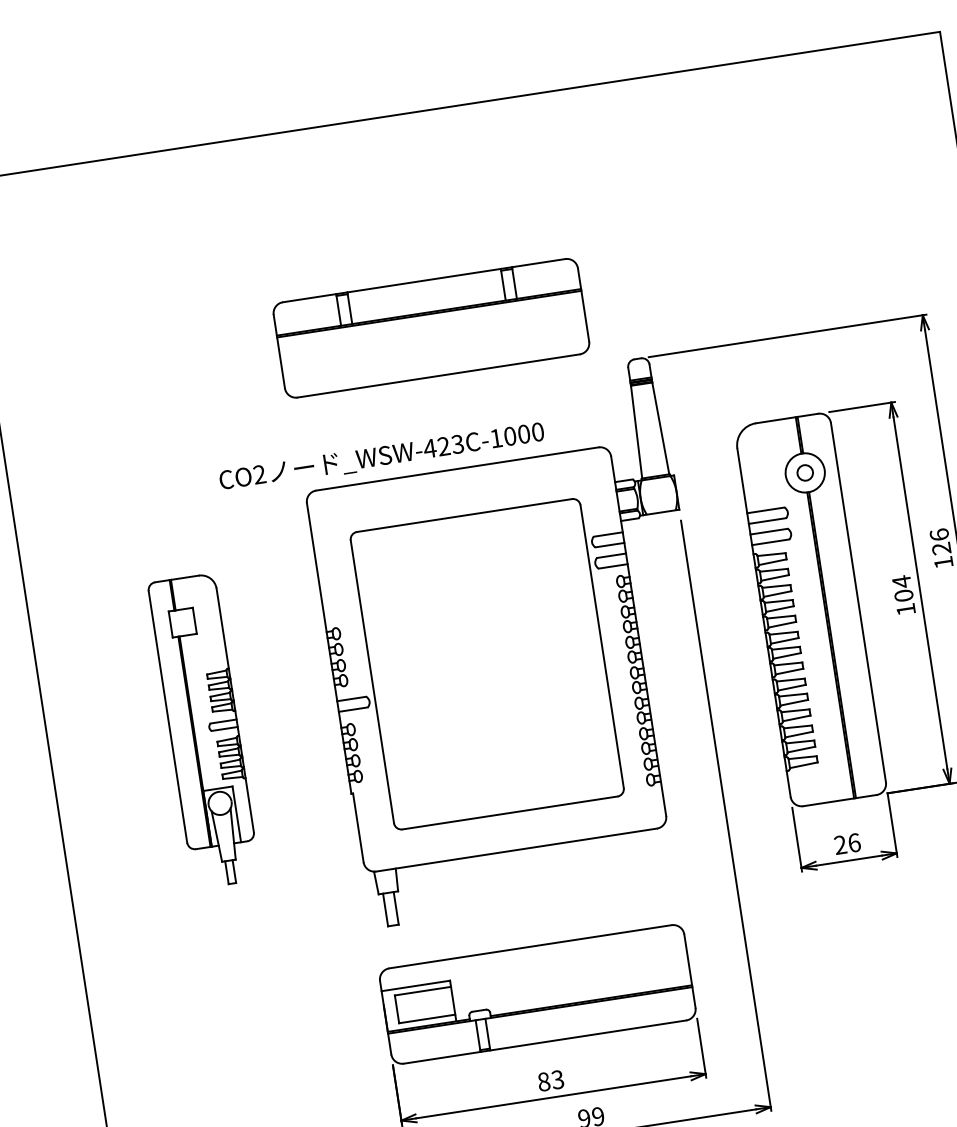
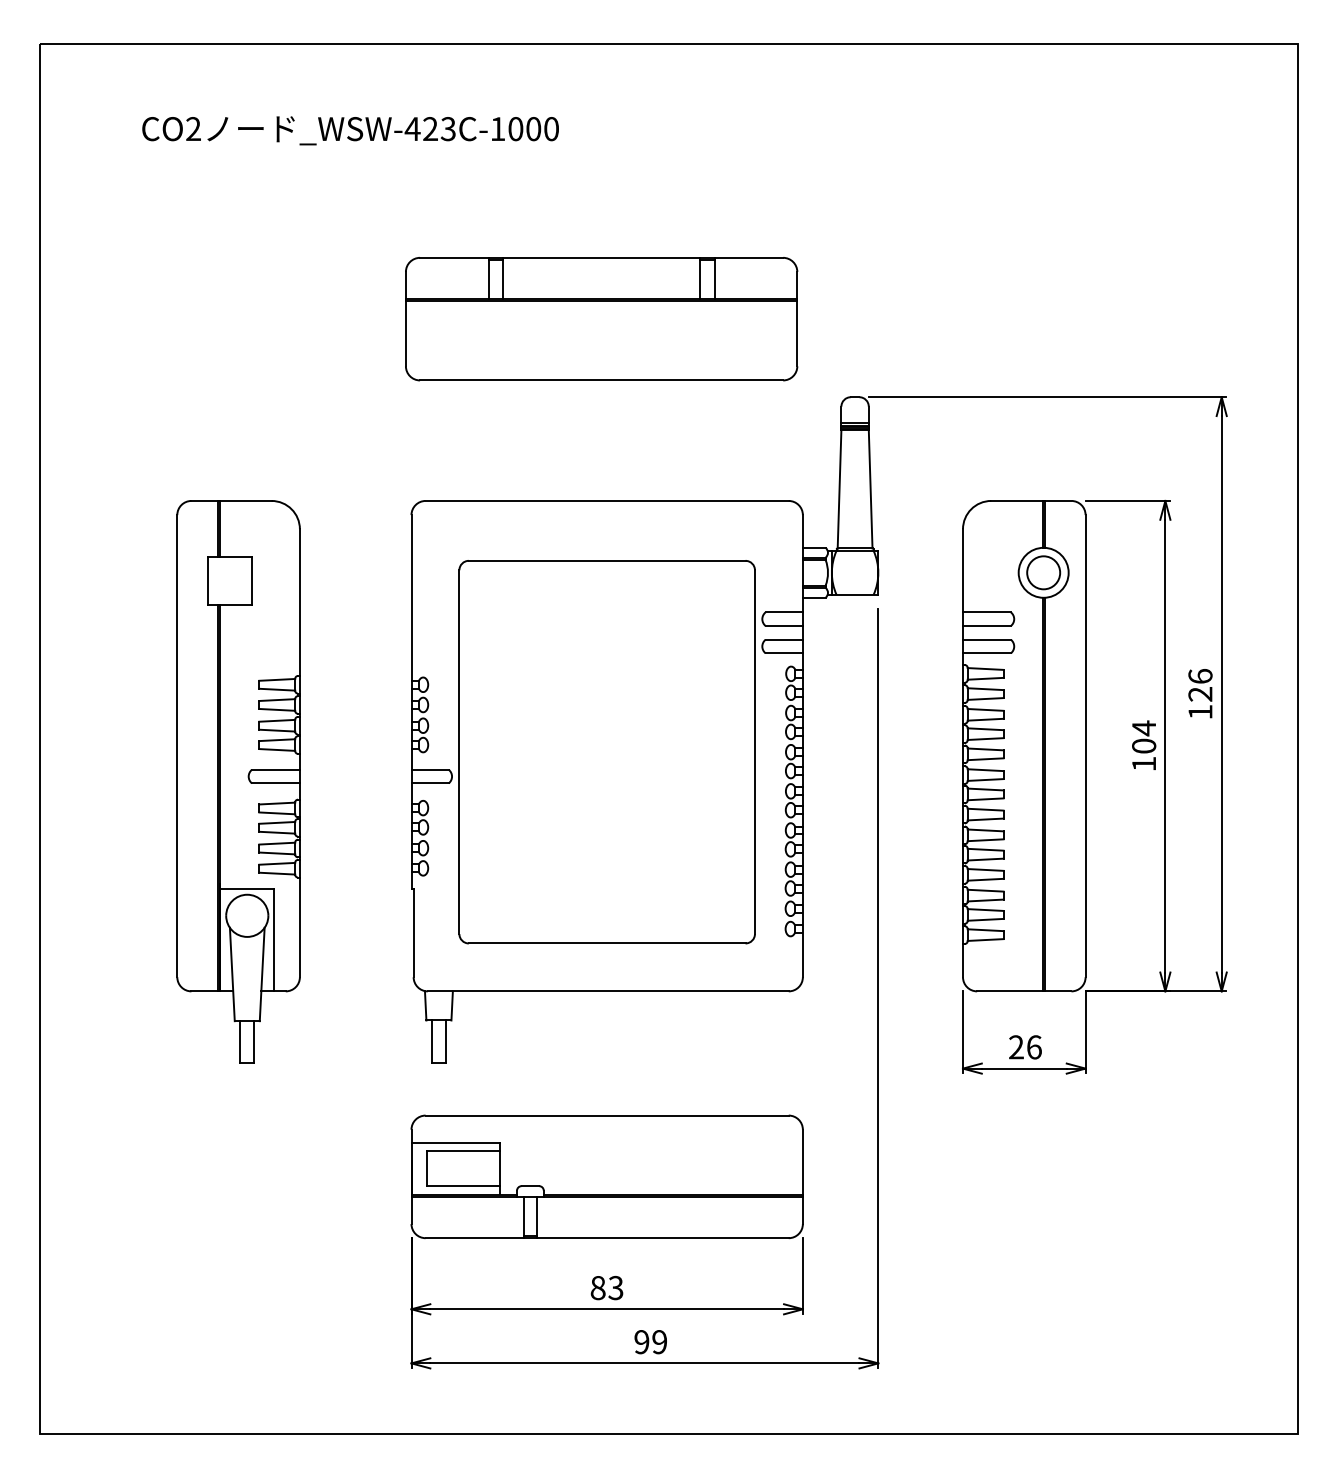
text: (381, 457) -> (350, 130), moved
circle: (805, 472) -> (1043, 572), size x1.67
part: (204, 730) -> (238, 781), size x1.43

